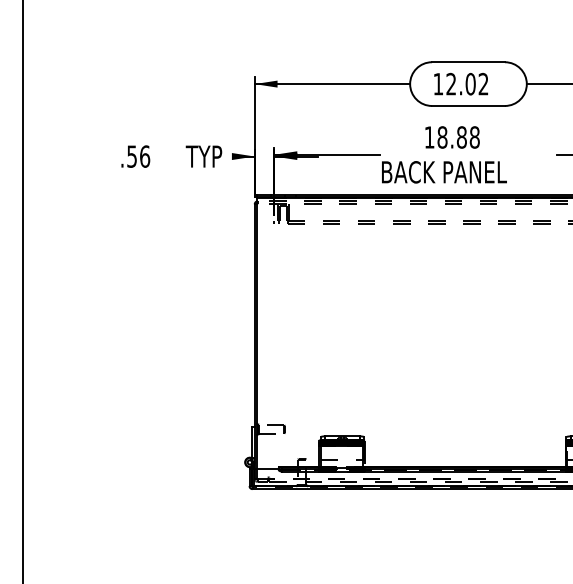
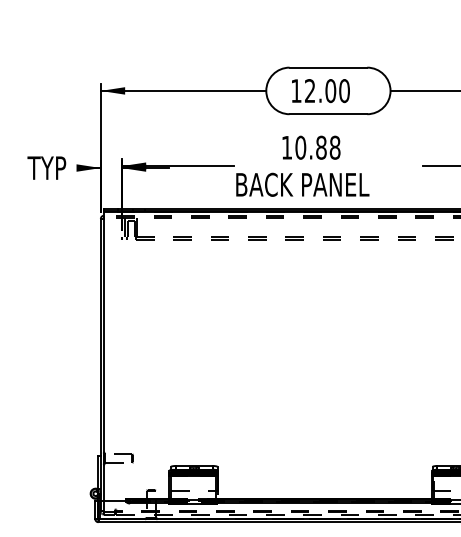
text: (483, 84) -> (344, 91), 12.02 -> 12.00
text: (442, 137) -> (300, 147), 18.88 -> 10.88

